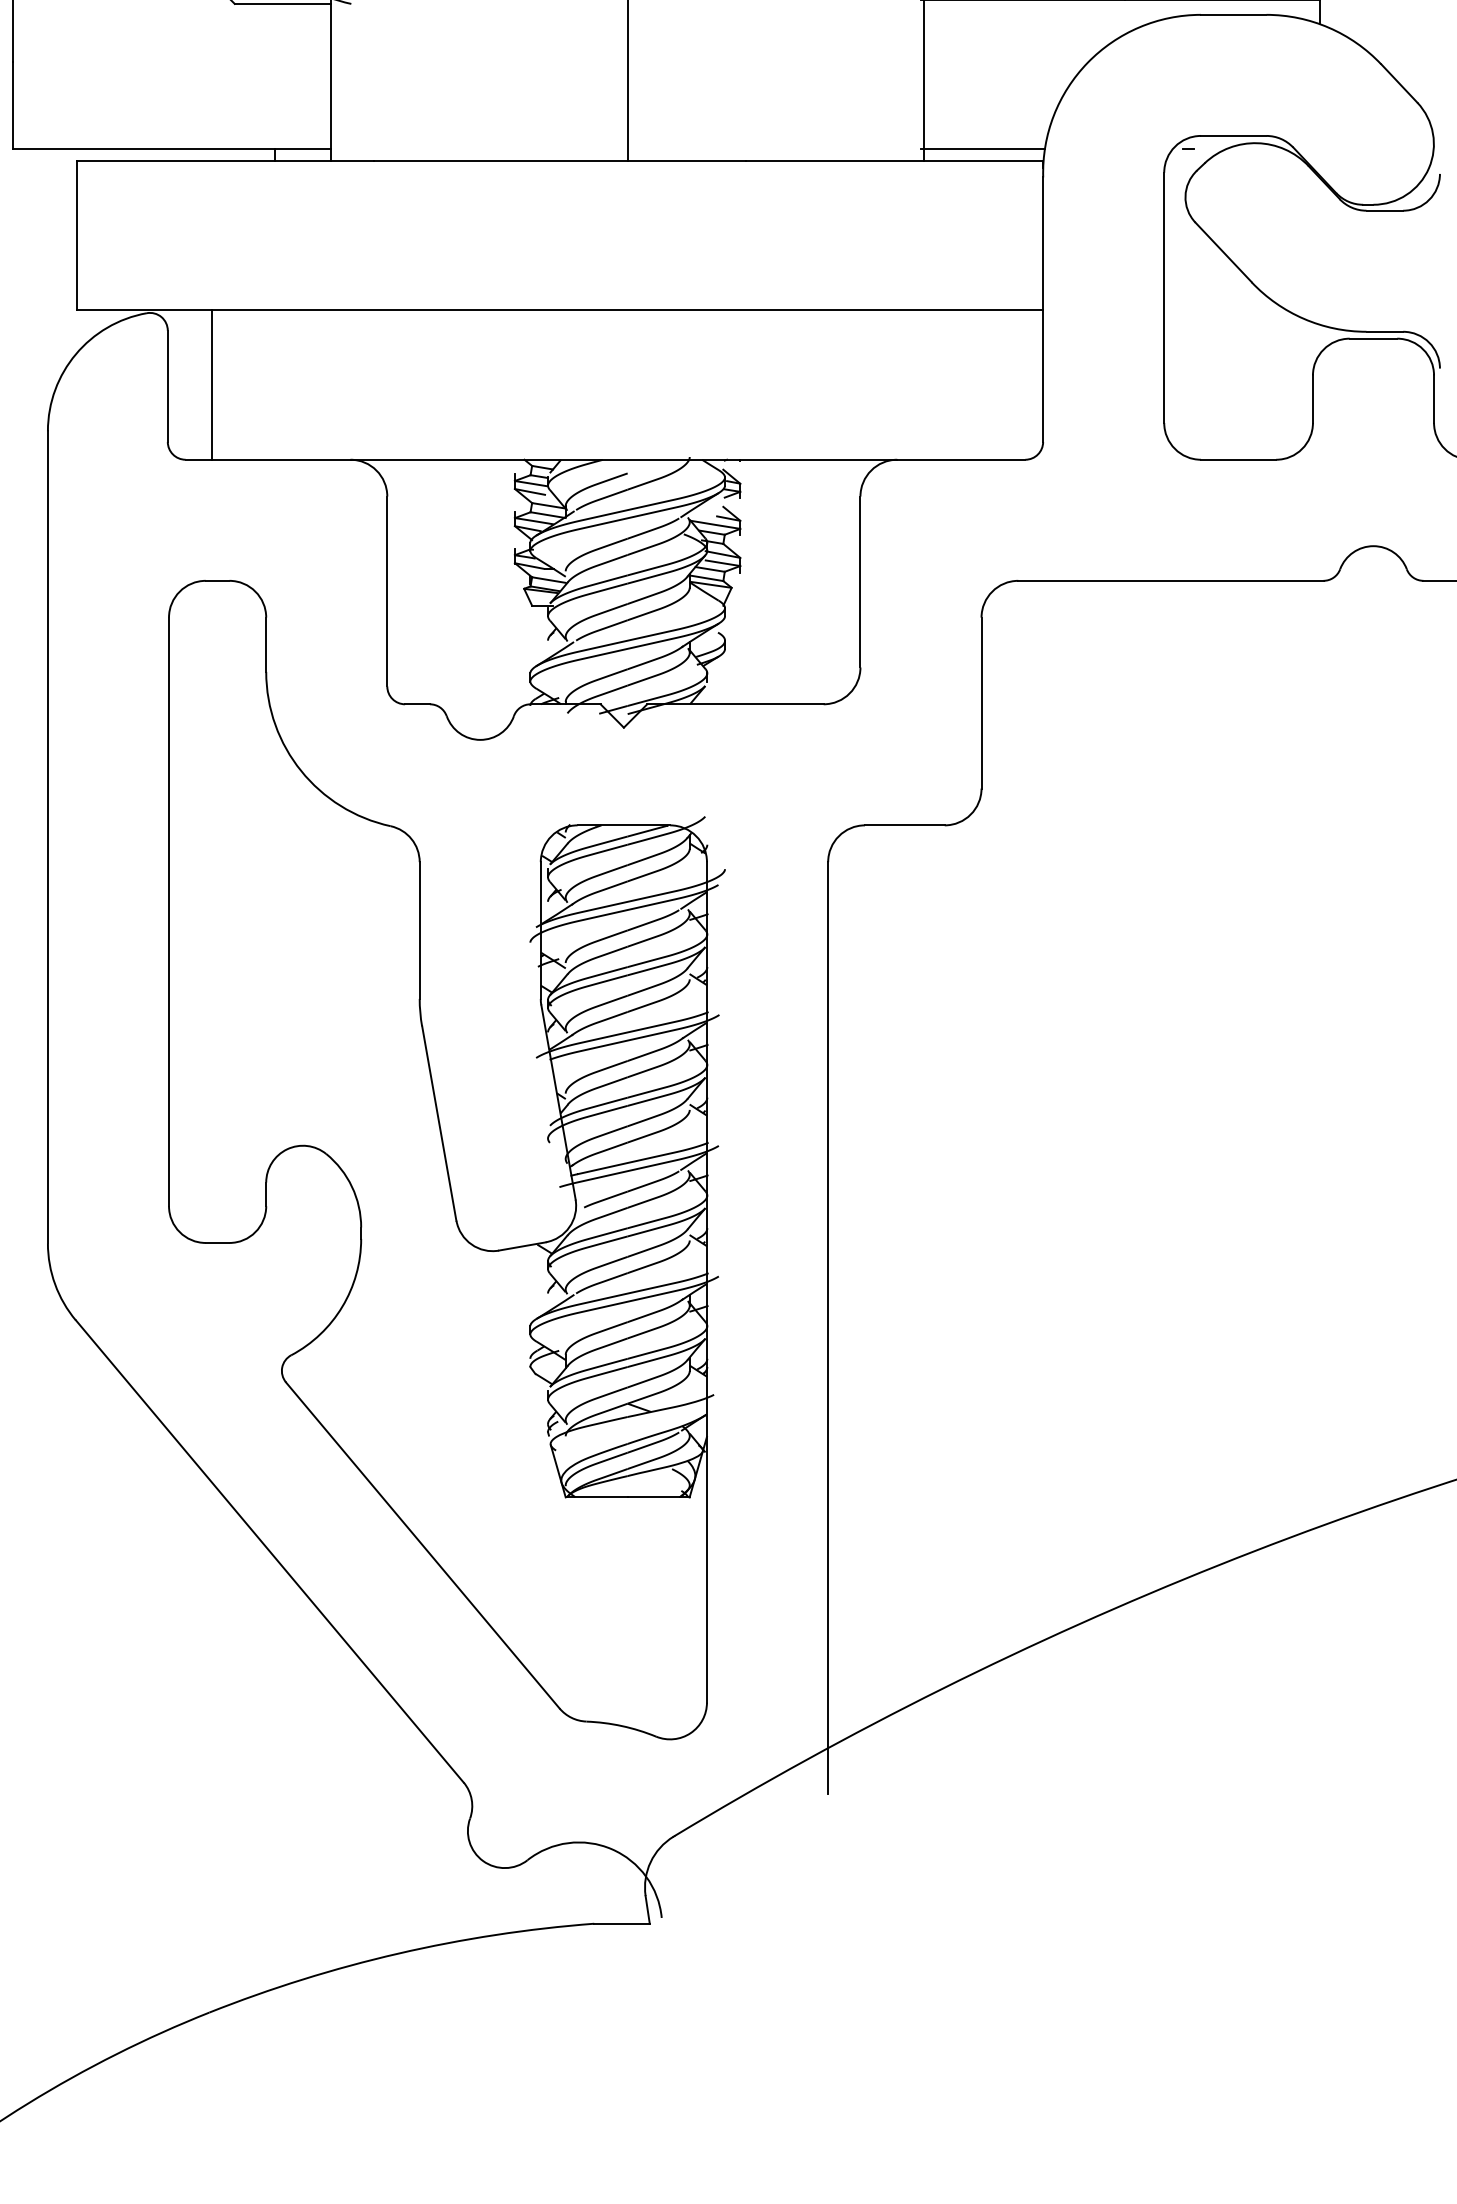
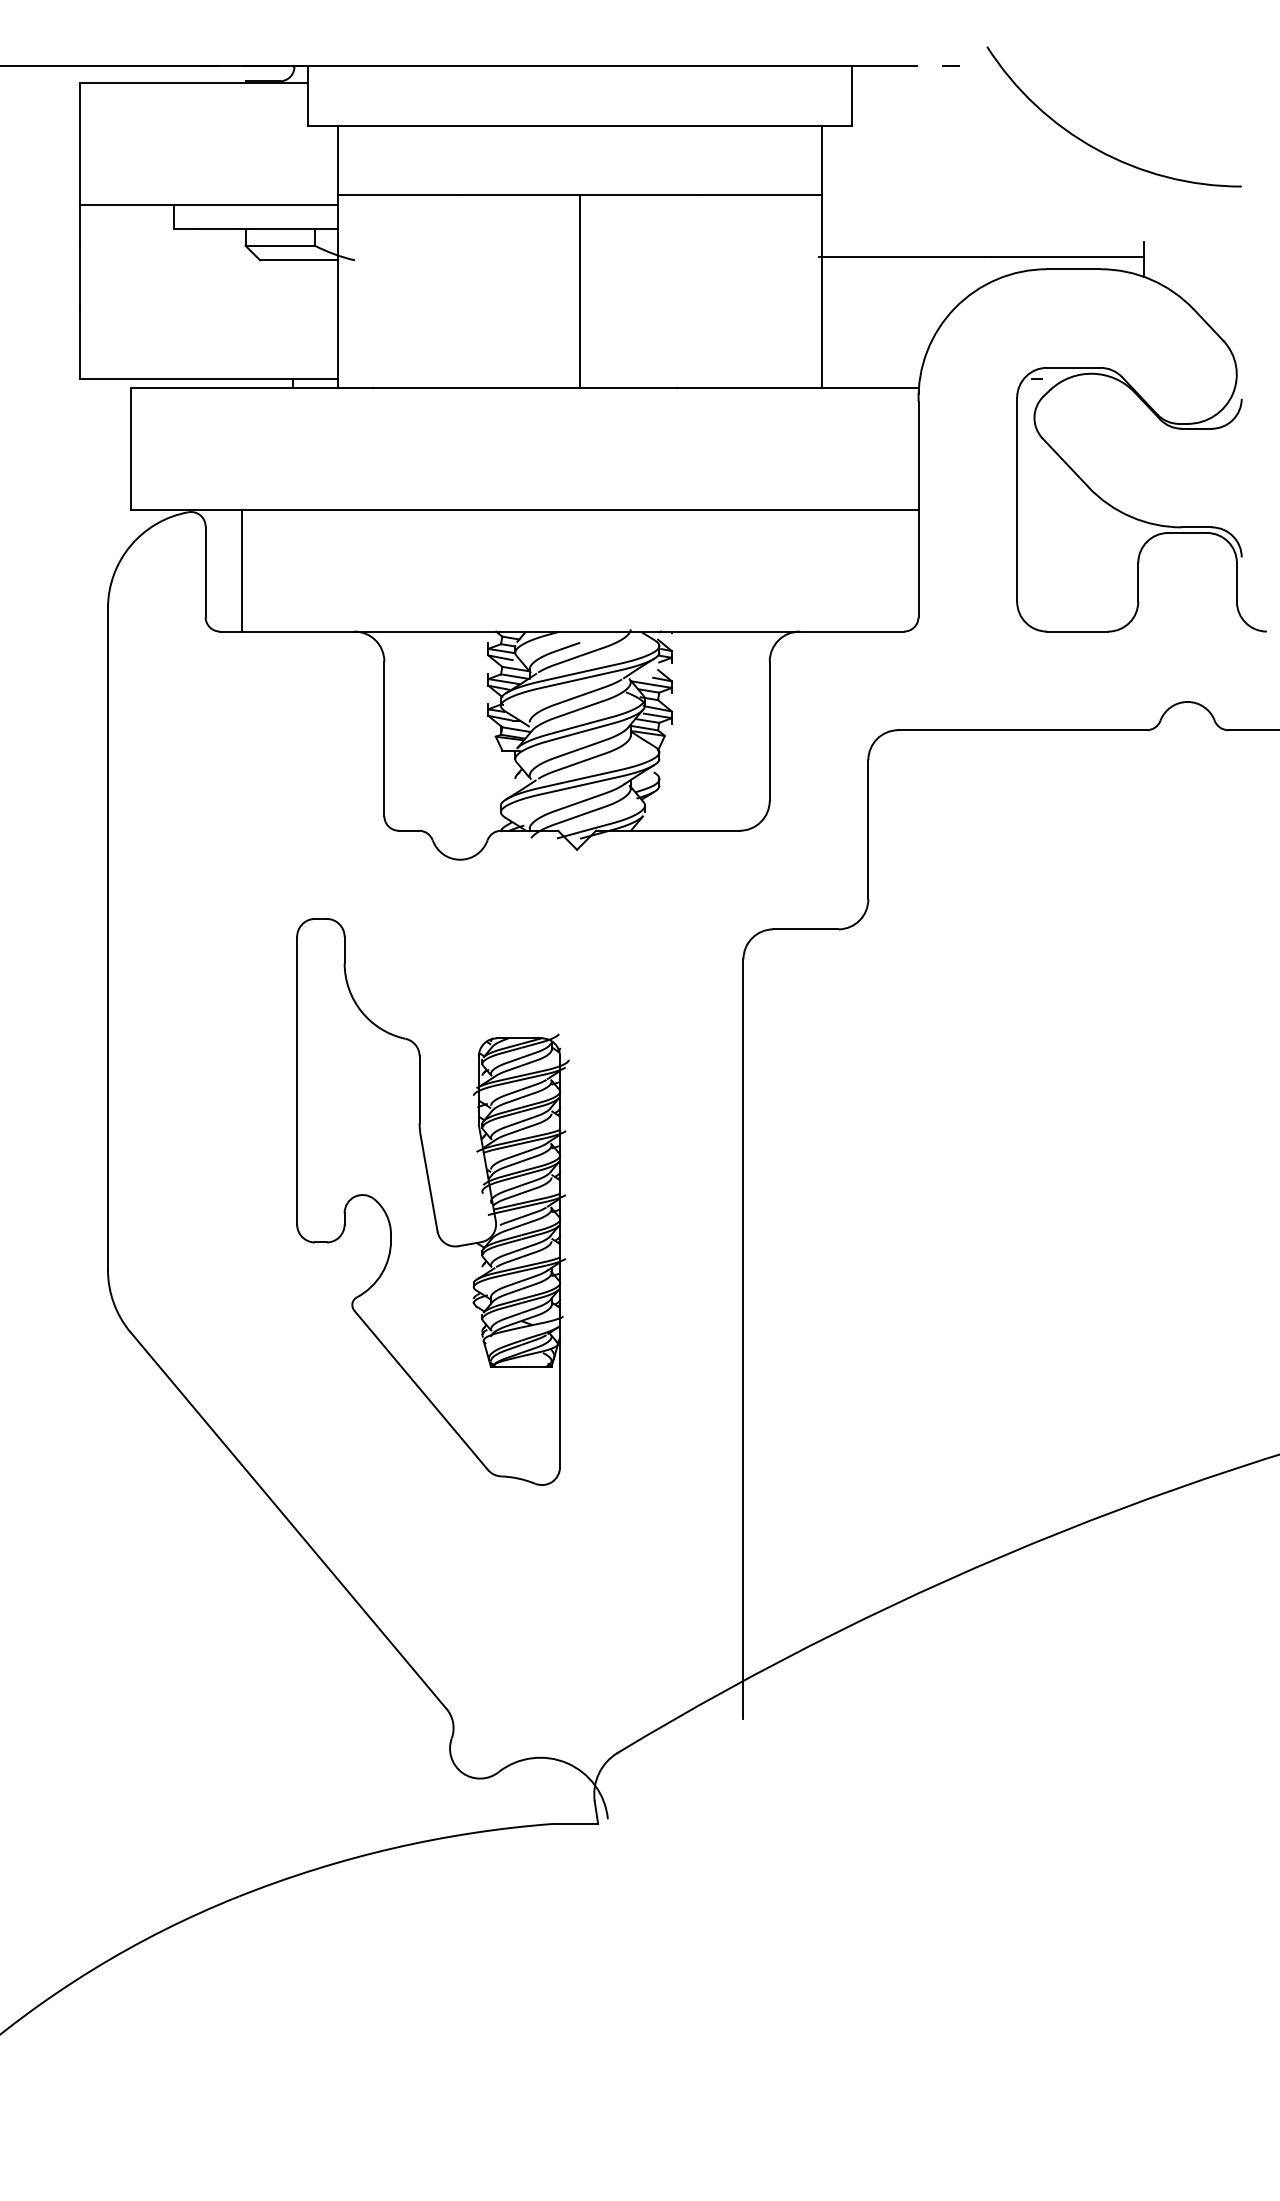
line: (982, 149) -> (869, 378), removed
part: (446, 1159) -> (432, 1201), size x0.6

